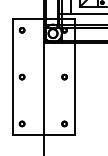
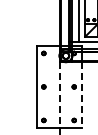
line: (44, 89) -> (59, 95), solid -> dashed
line: (76, 89) -> (82, 95), solid -> dashed

